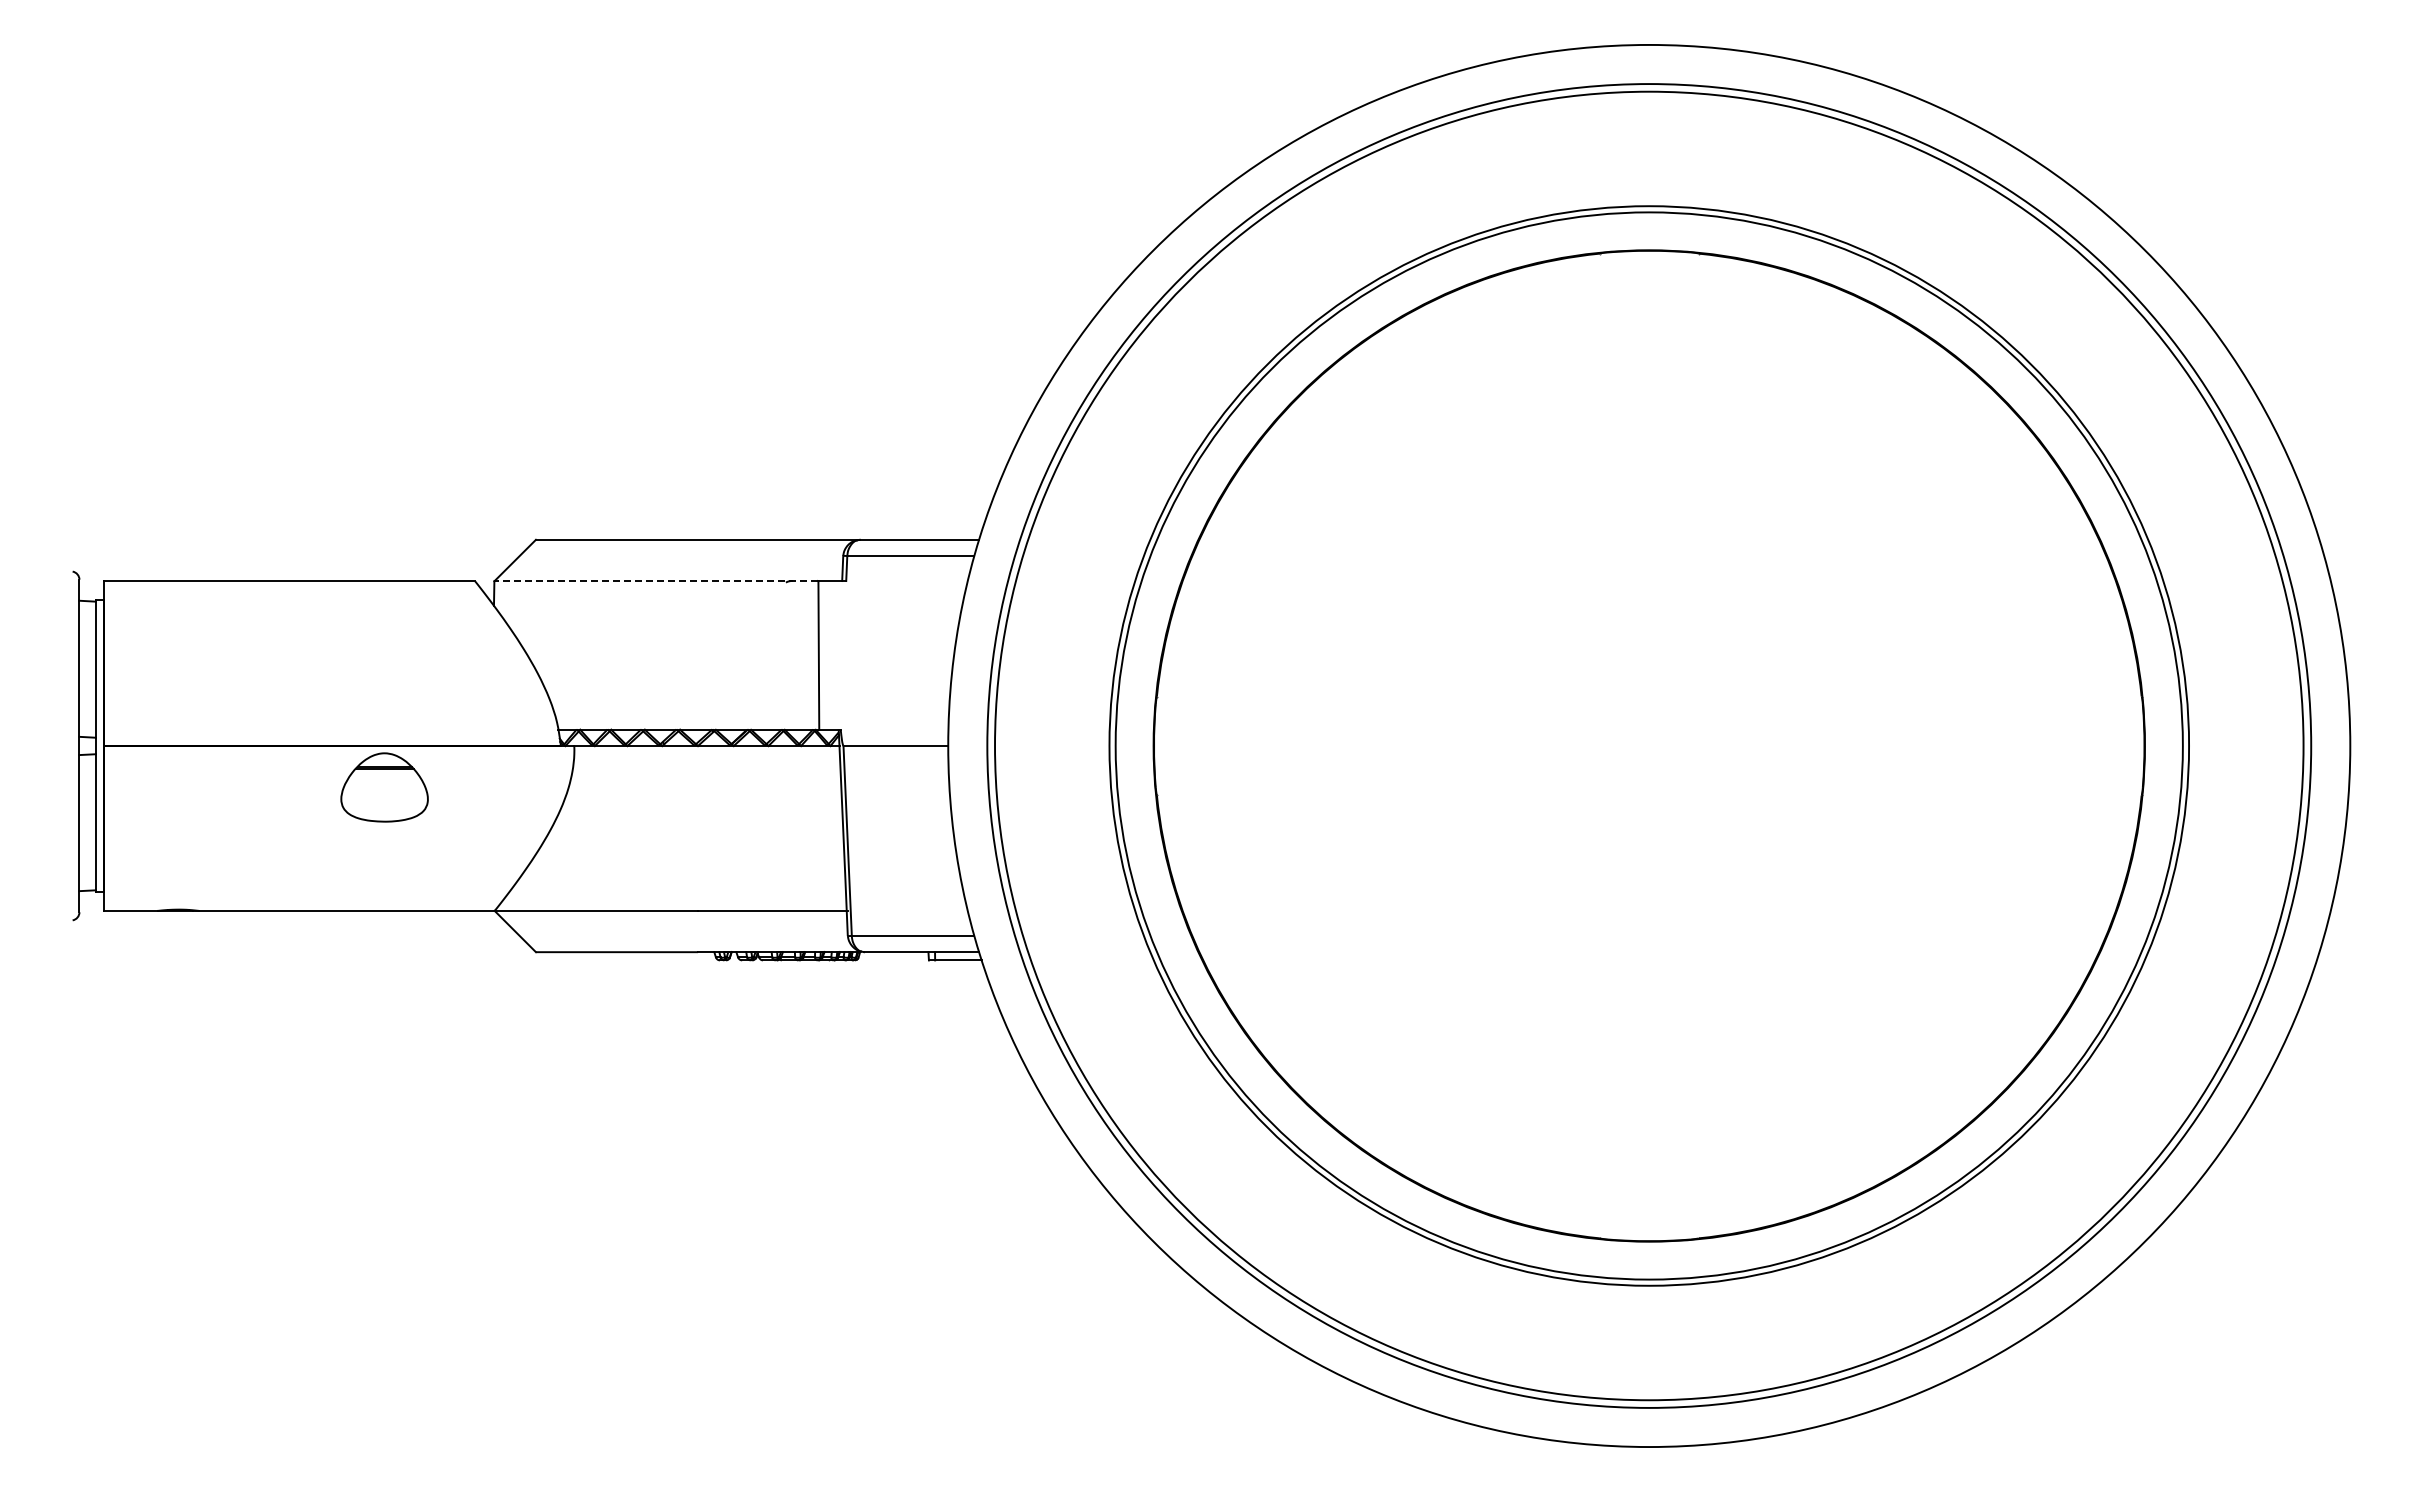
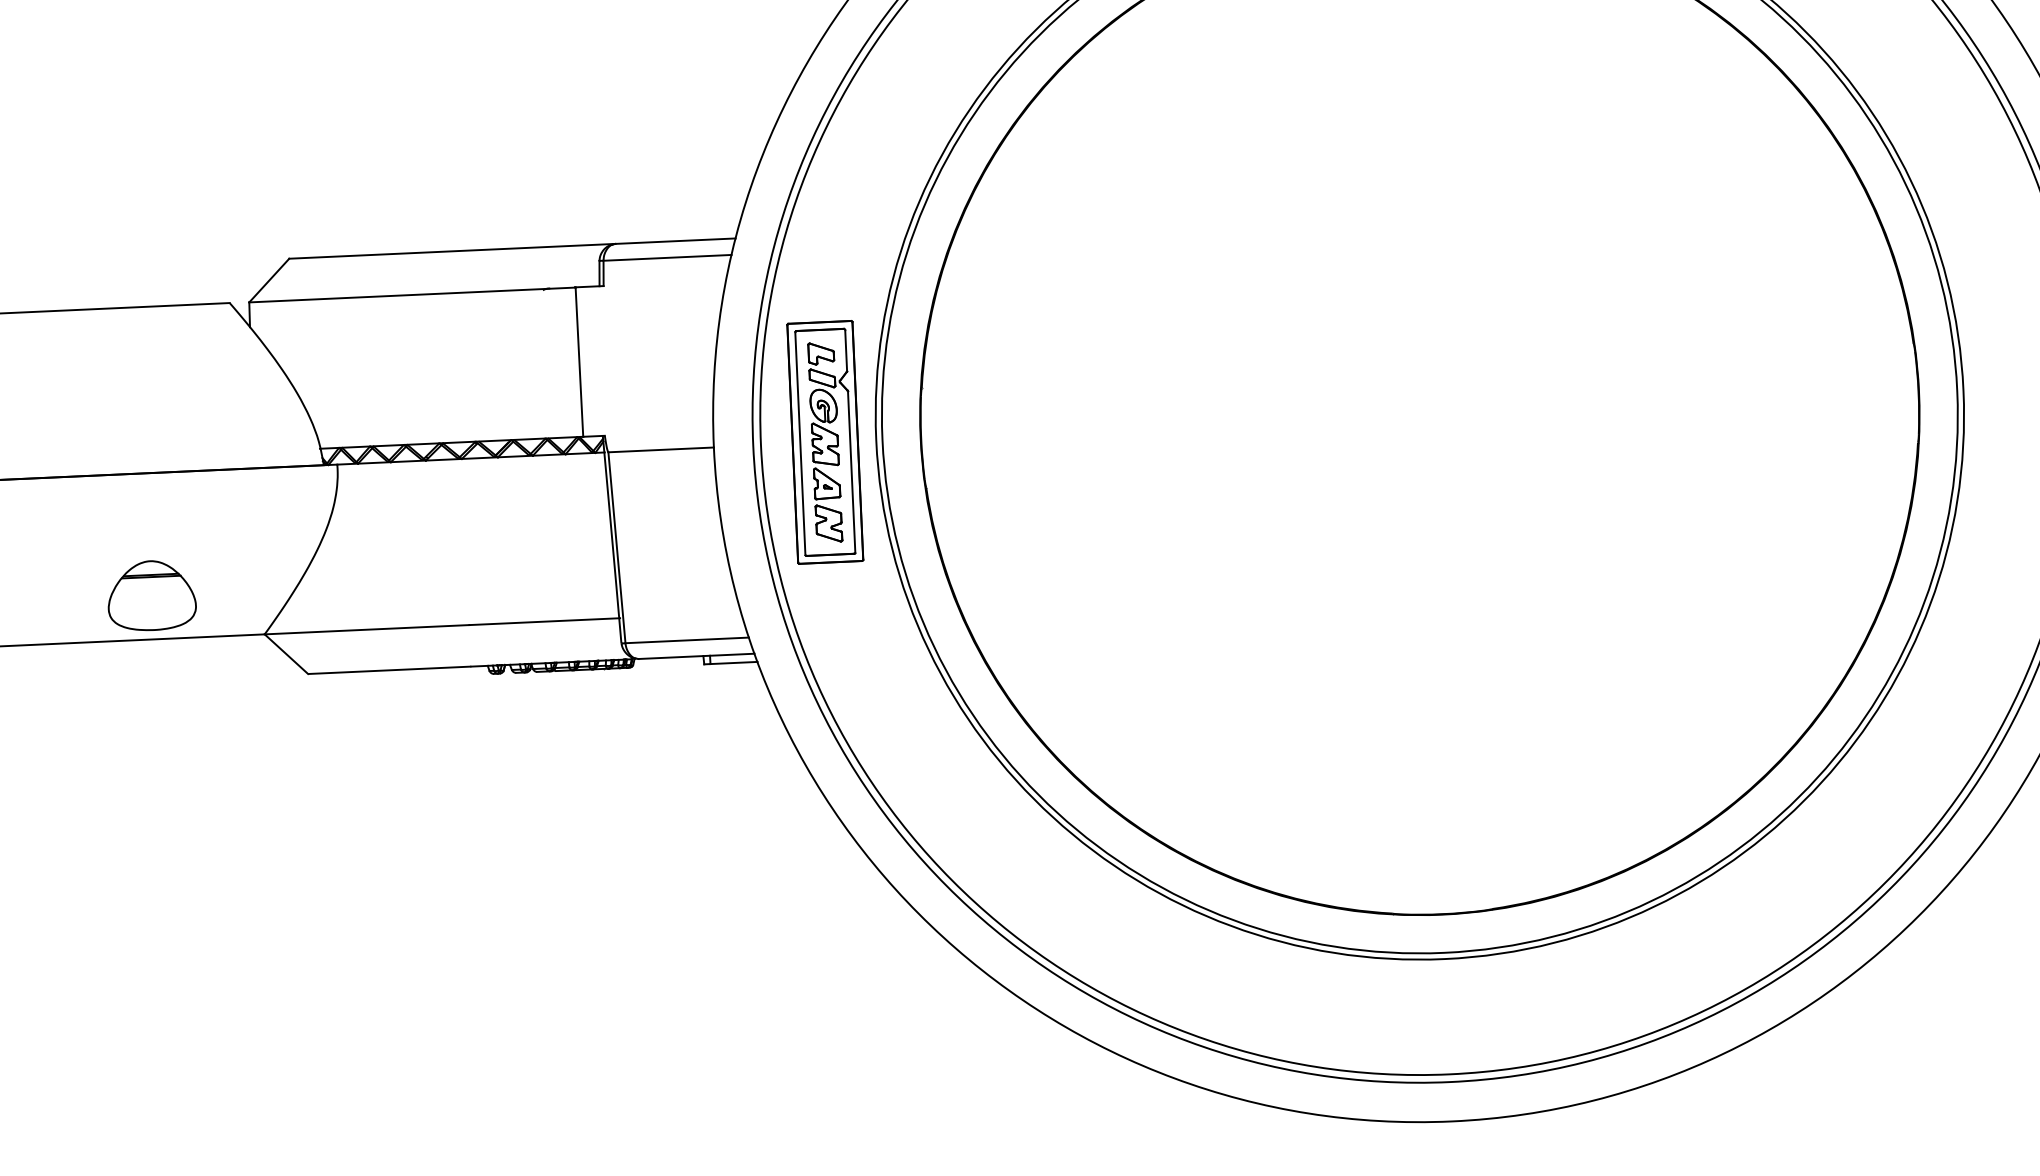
line: (655, 581) -> (411, 295), dashed -> solid
part: (1058, 745) -> (824, 441), added
part: (384, 787) -> (151, 595), moved

